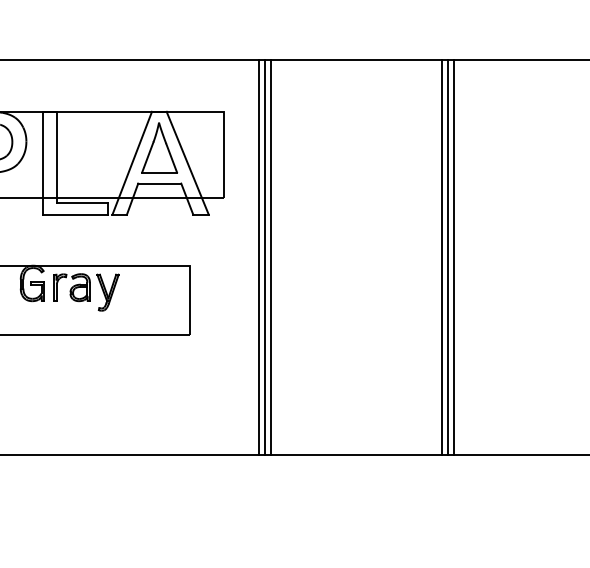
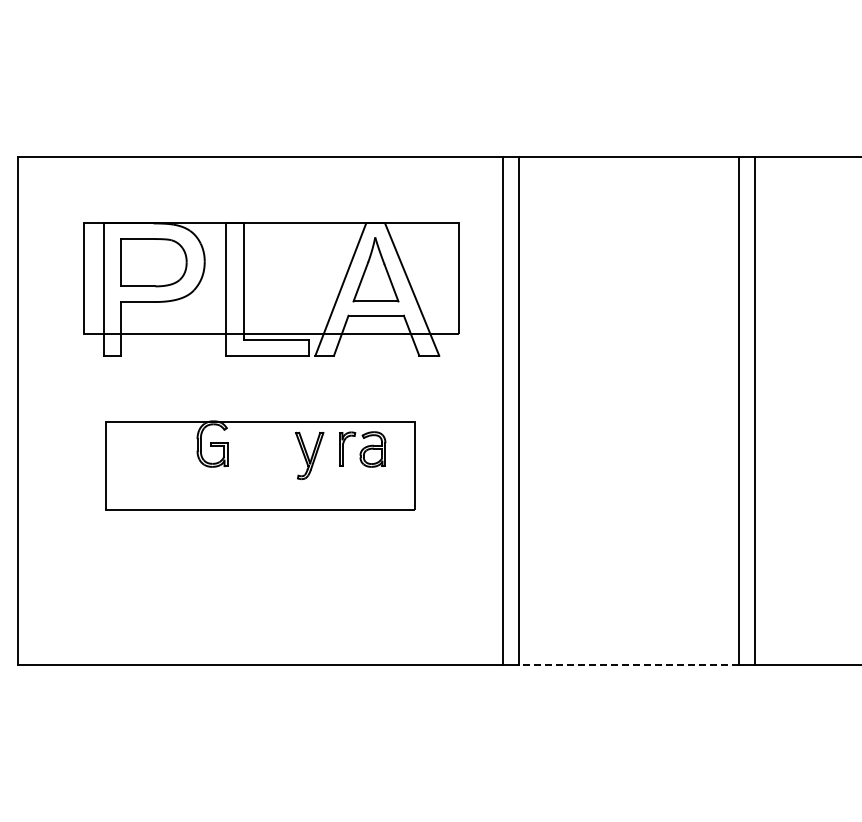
line: (264, 257) -> (510, 410), removed
line: (448, 257) -> (747, 410), removed
part: (72, 287) -> (362, 449), moved
line: (356, 454) -> (628, 664), solid -> dashed

